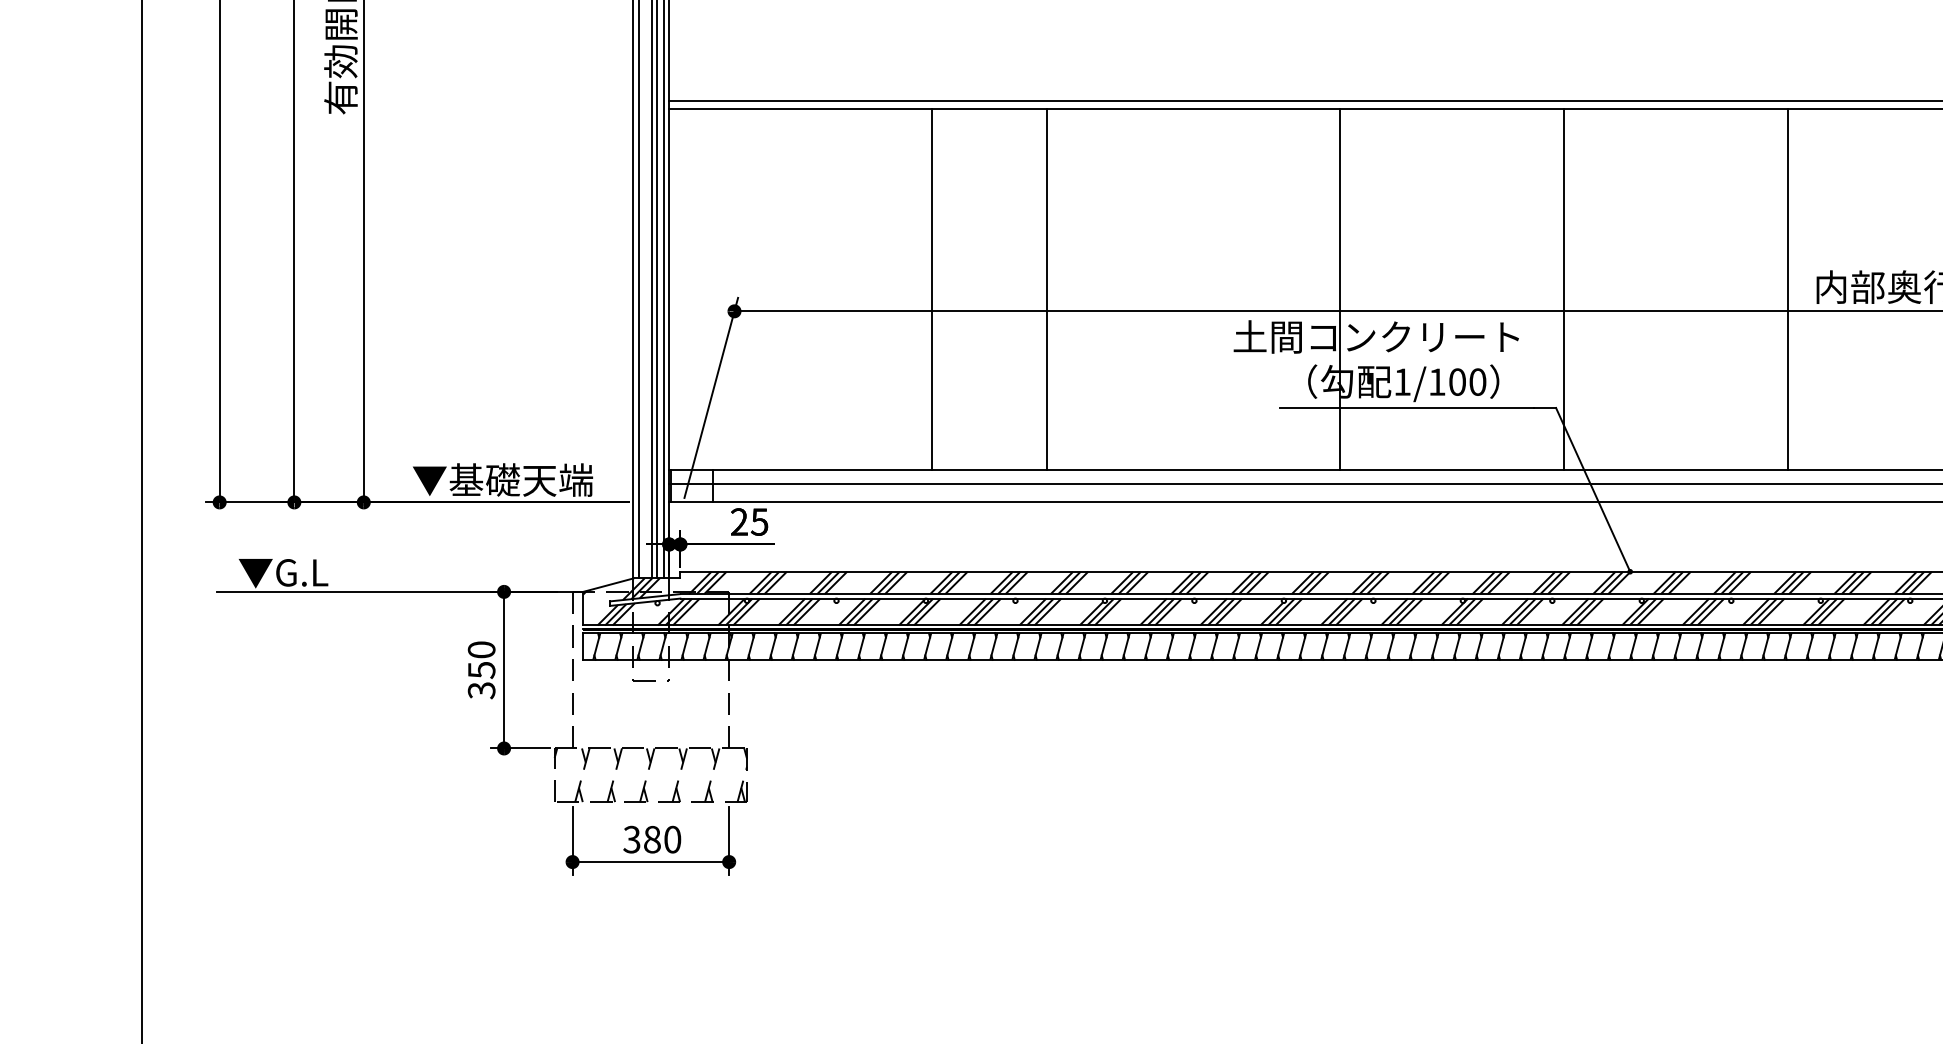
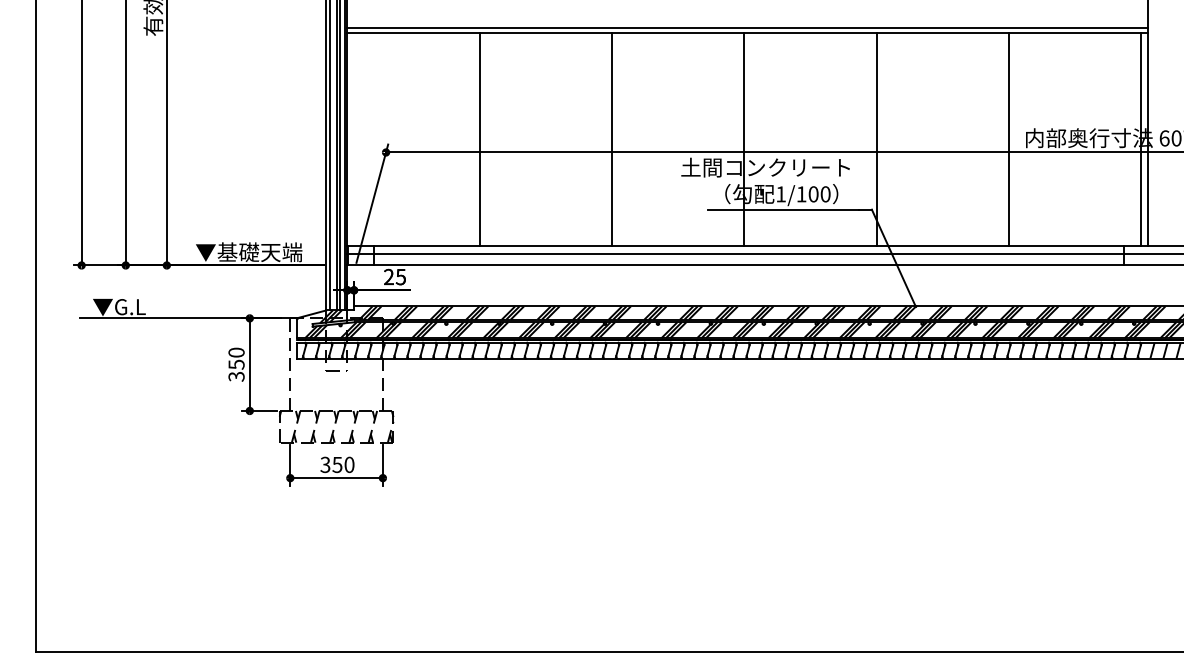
line: (931, 289) -> (479, 139), moved
line: (1048, 289) -> (612, 139), moved
text: (652, 838) -> (337, 464), 380 -> 350

